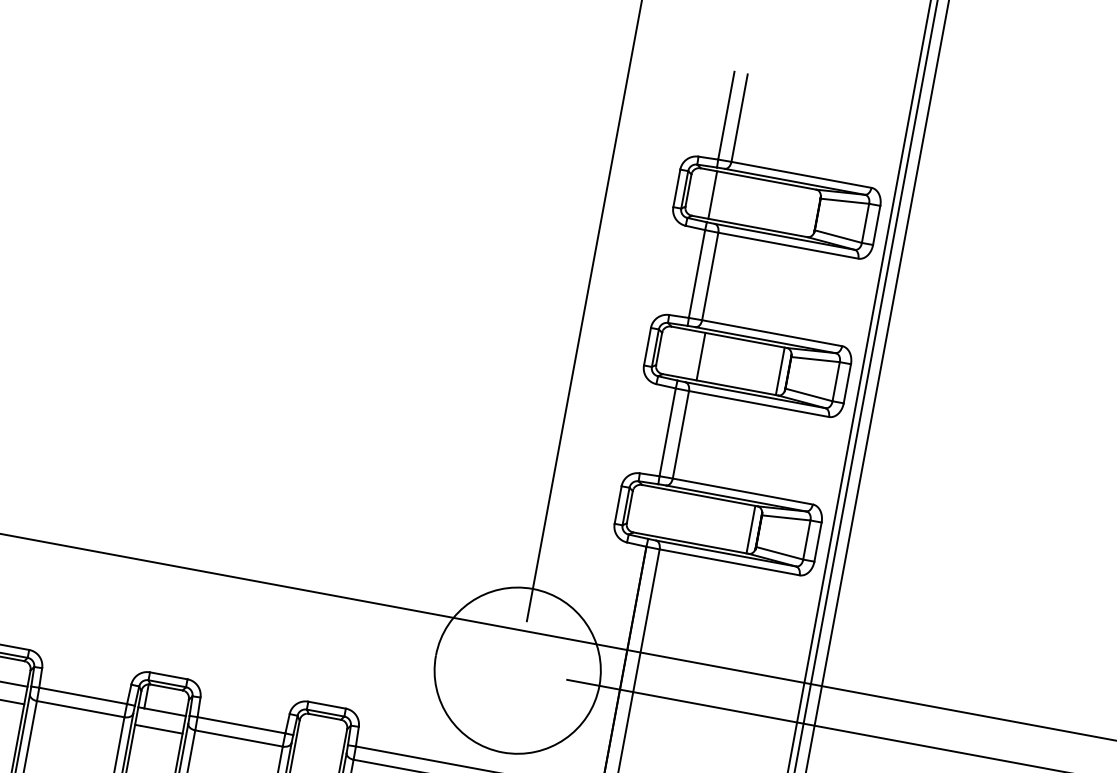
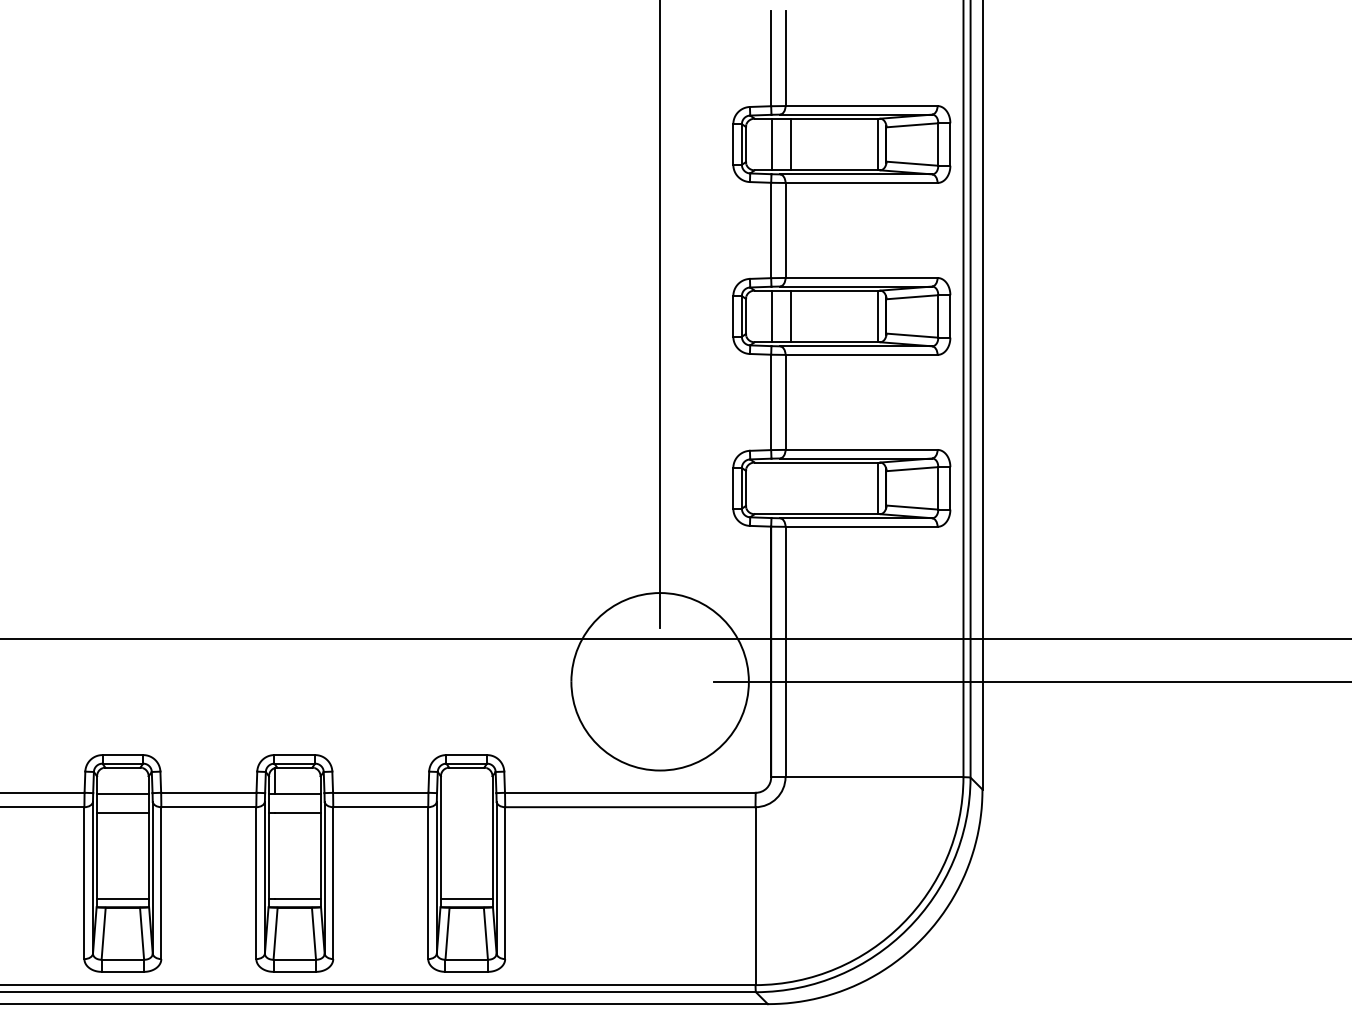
line: (730, 198) -> (791, 144), added
line: (809, 212) -> (877, 144), added
line: (683, 353) -> (772, 316), added

